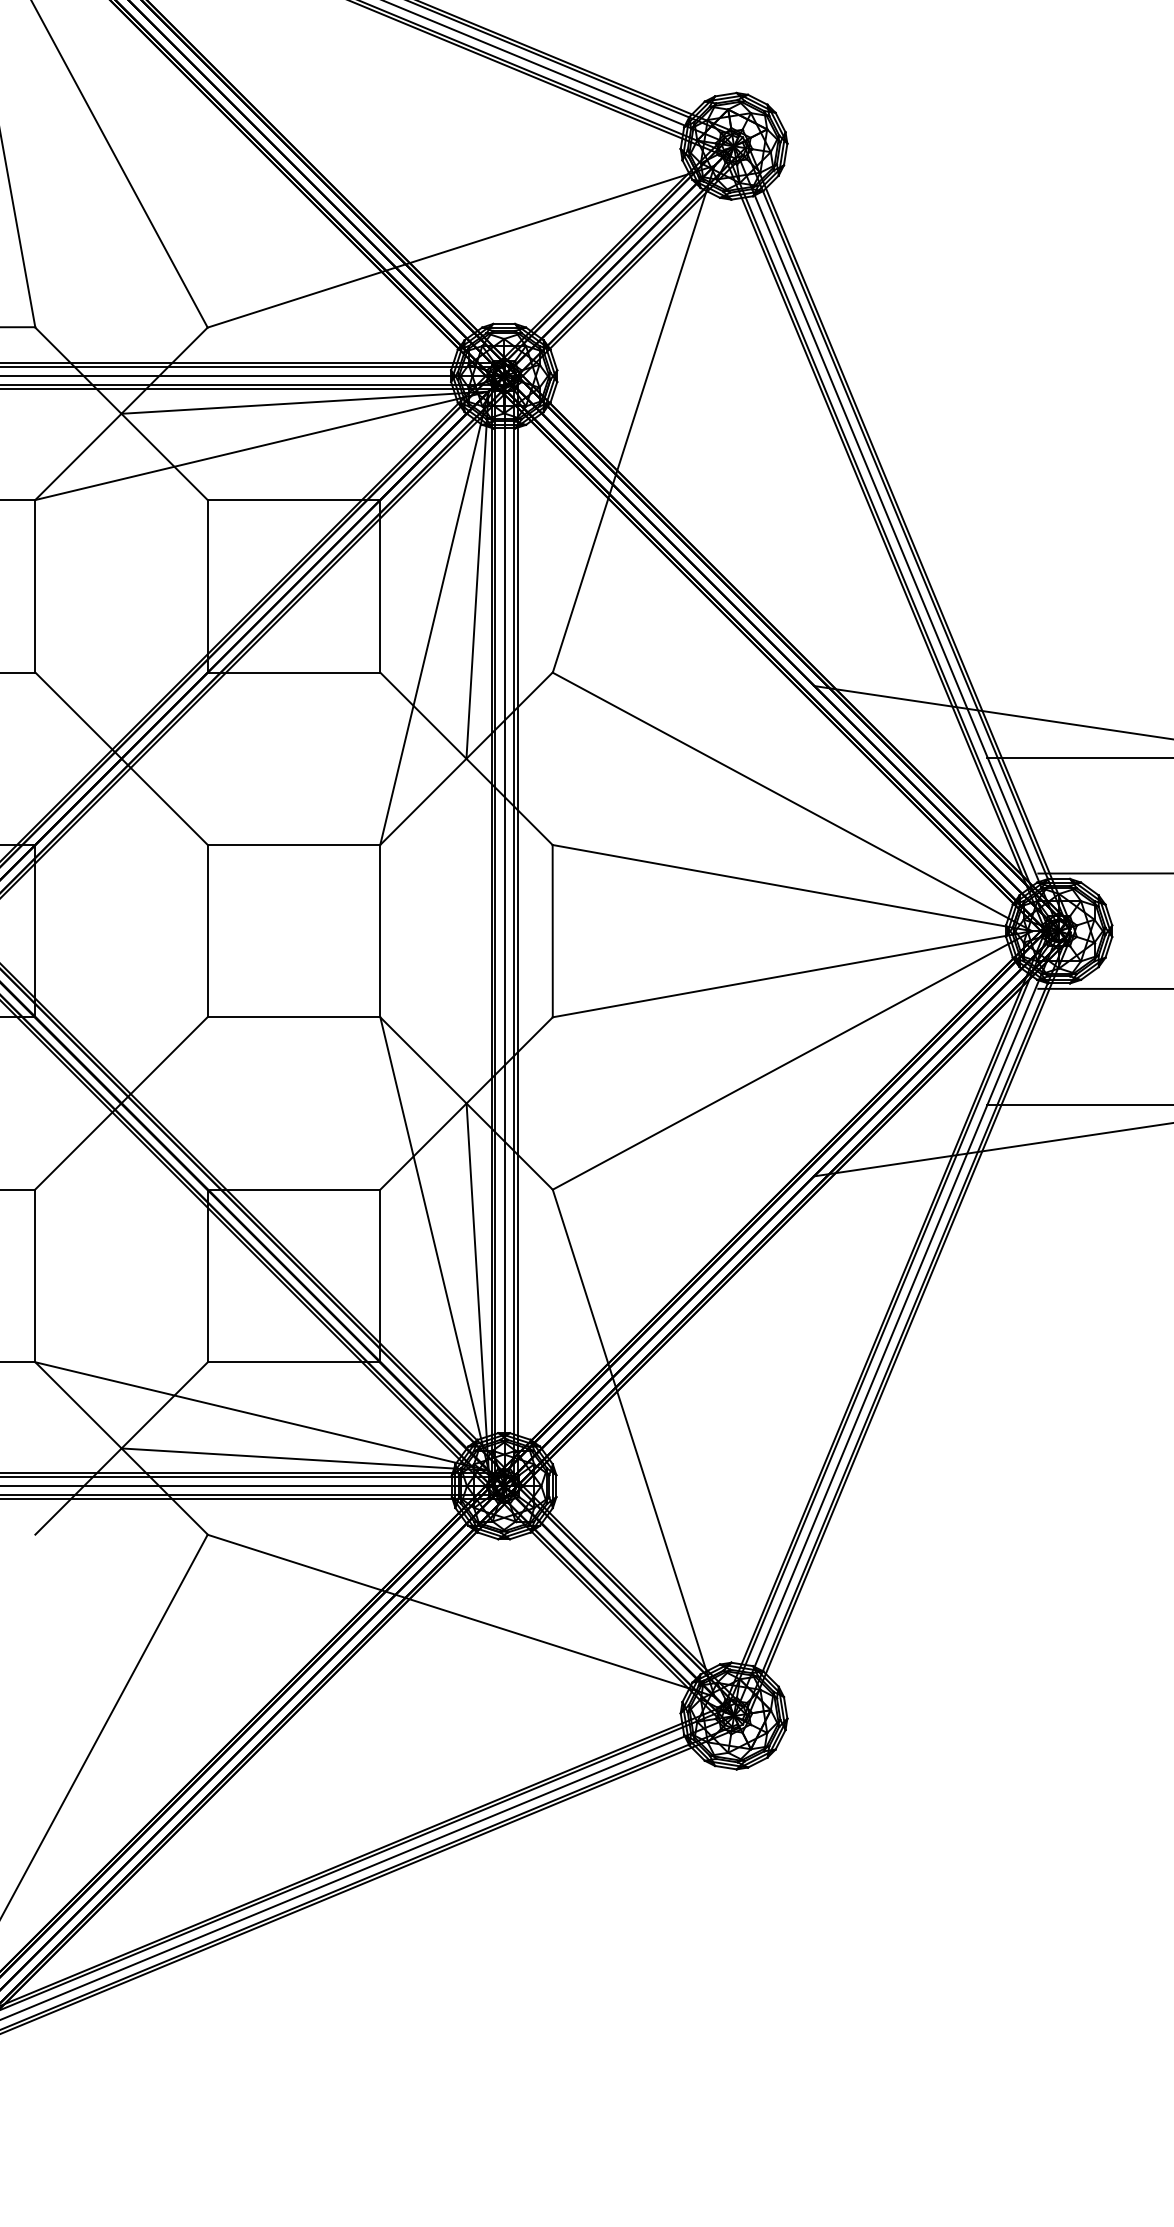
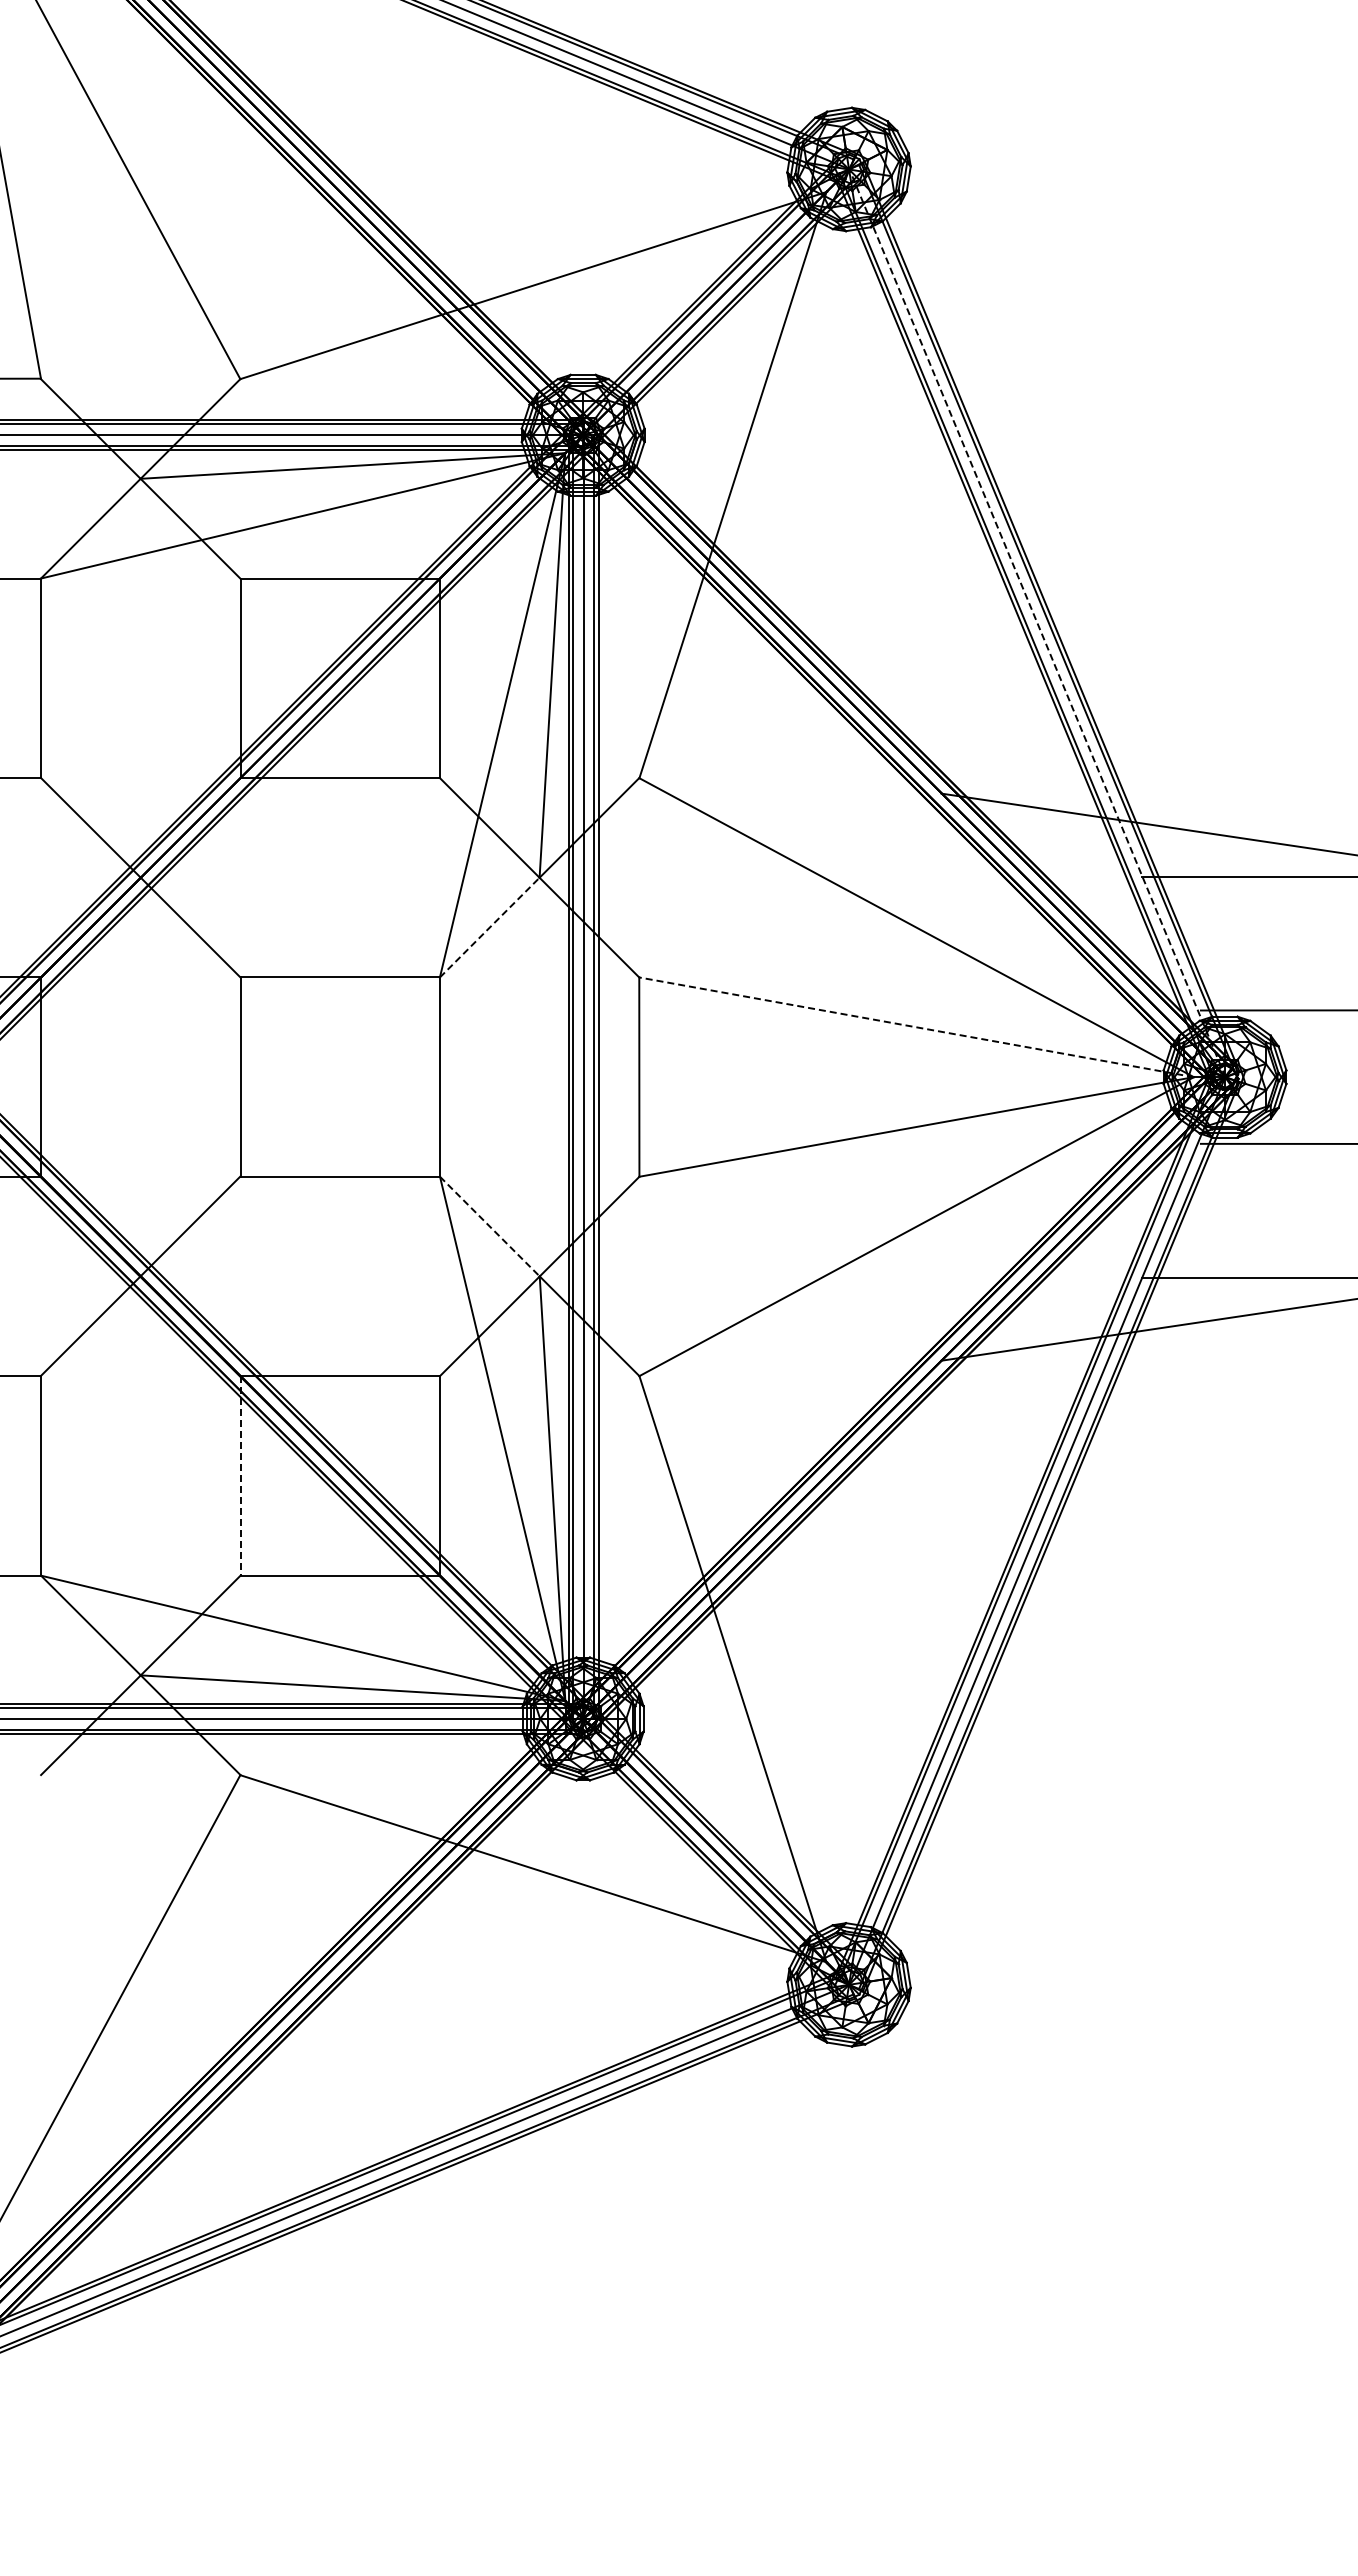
line: (896, 538) -> (1037, 622), solid -> dashed
line: (423, 801) -> (489, 927), solid -> dashed
line: (792, 888) -> (916, 1027), solid -> dashed
line: (423, 1060) -> (489, 1226), solid -> dashed
line: (207, 1275) -> (240, 1475), solid -> dashed

